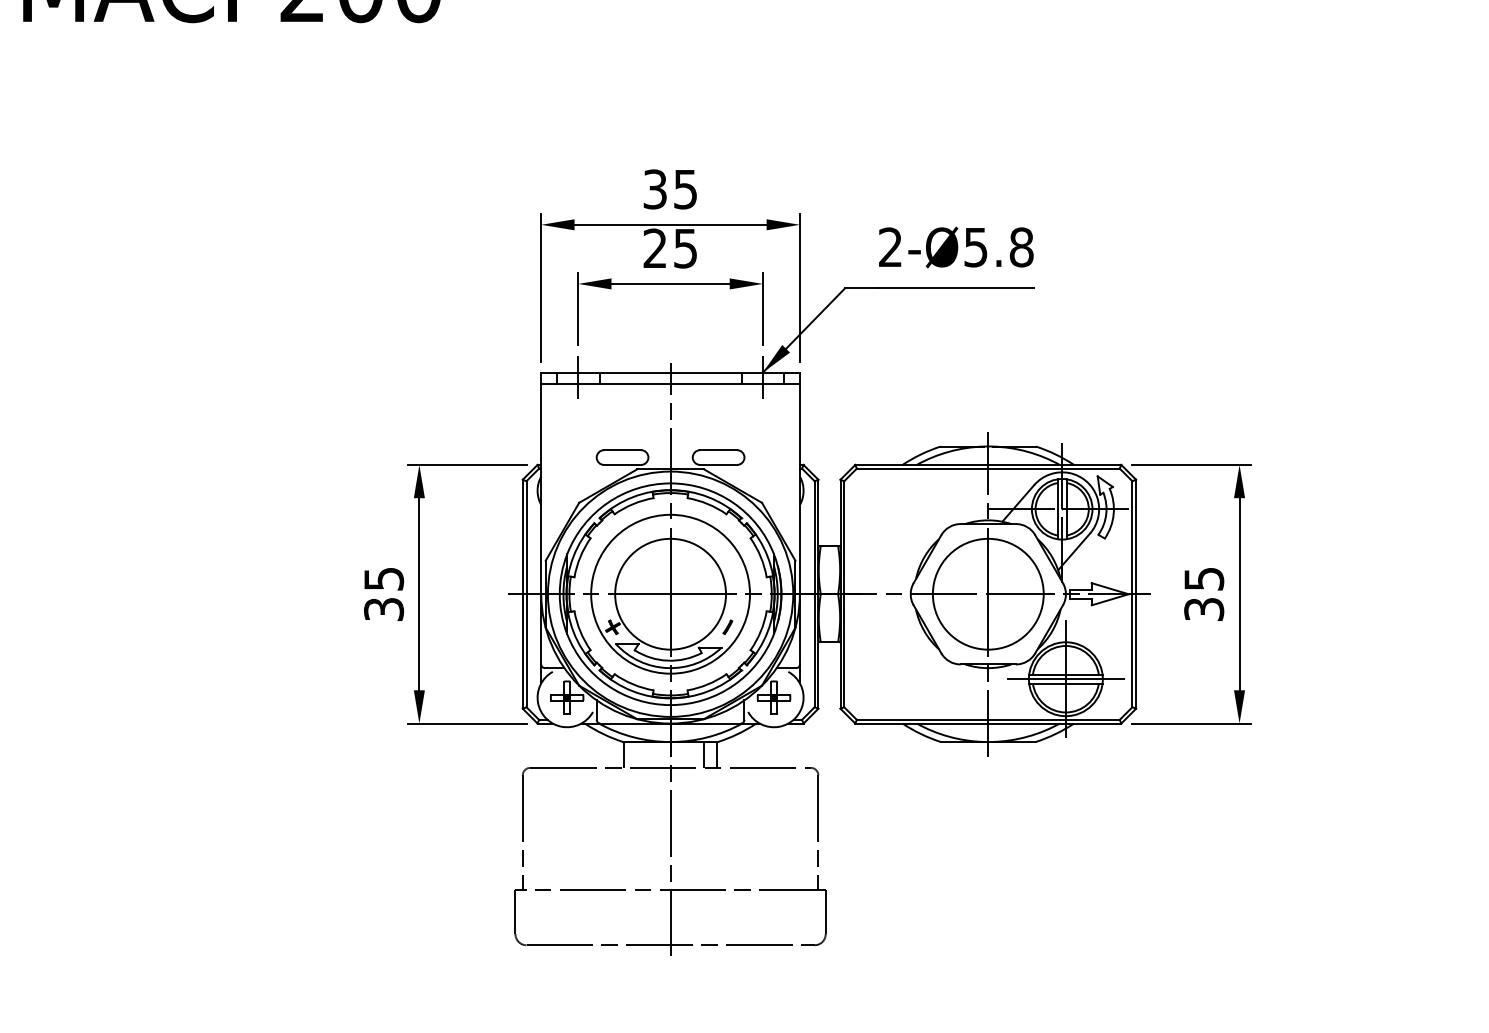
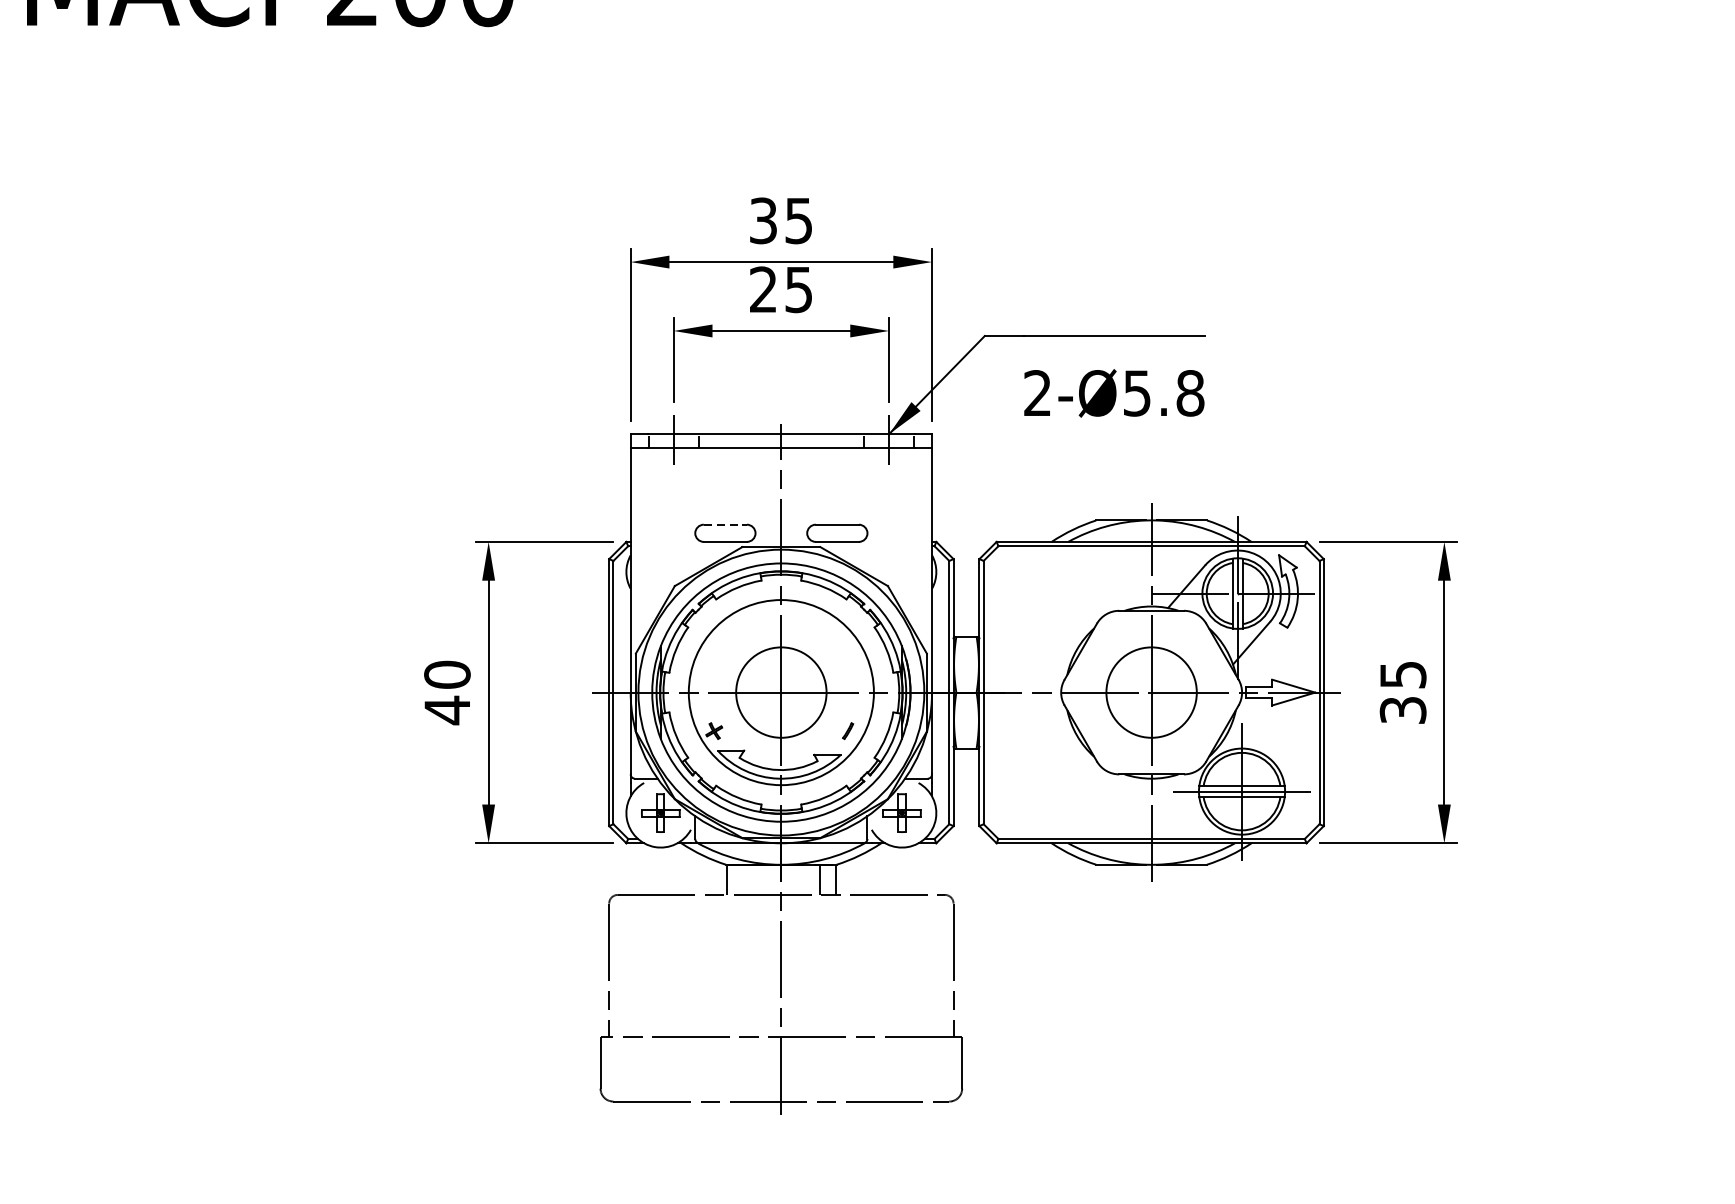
text: (956, 247) -> (1114, 393), moved
line: (623, 450) -> (726, 525), solid -> dashed
circle: (670, 593) -> (781, 691), size x0.7
circle: (987, 593) -> (1150, 691), size x0.7
text: (384, 594) -> (447, 692), 35 -> 40

